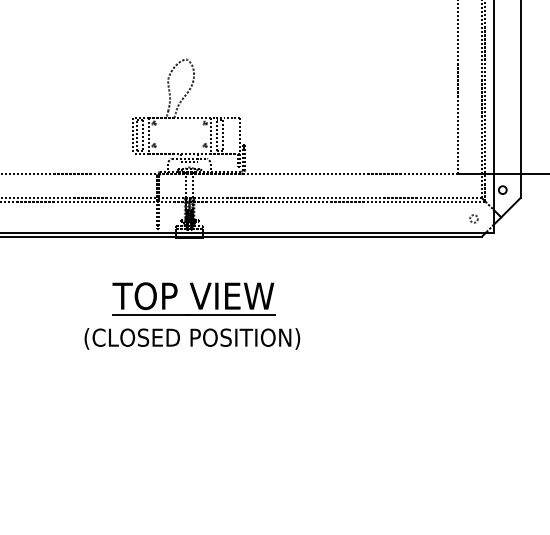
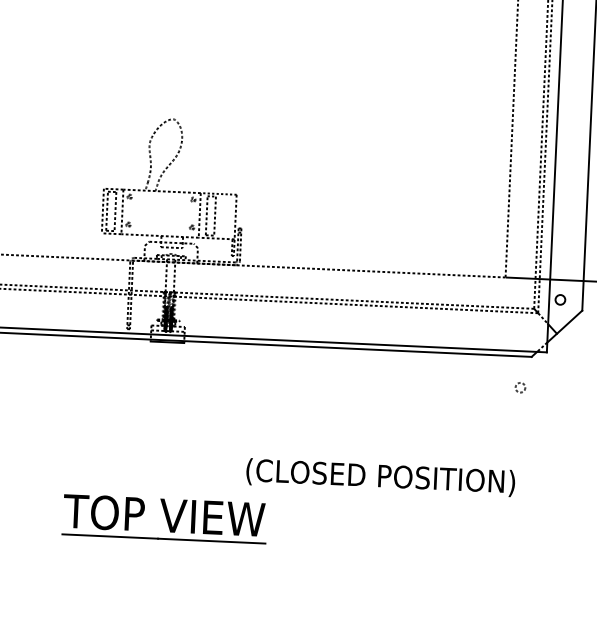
circle: (473, 218) -> (519, 387), moved
part: (193, 298) -> (164, 518), moved
text: (192, 338) -> (380, 477), moved

